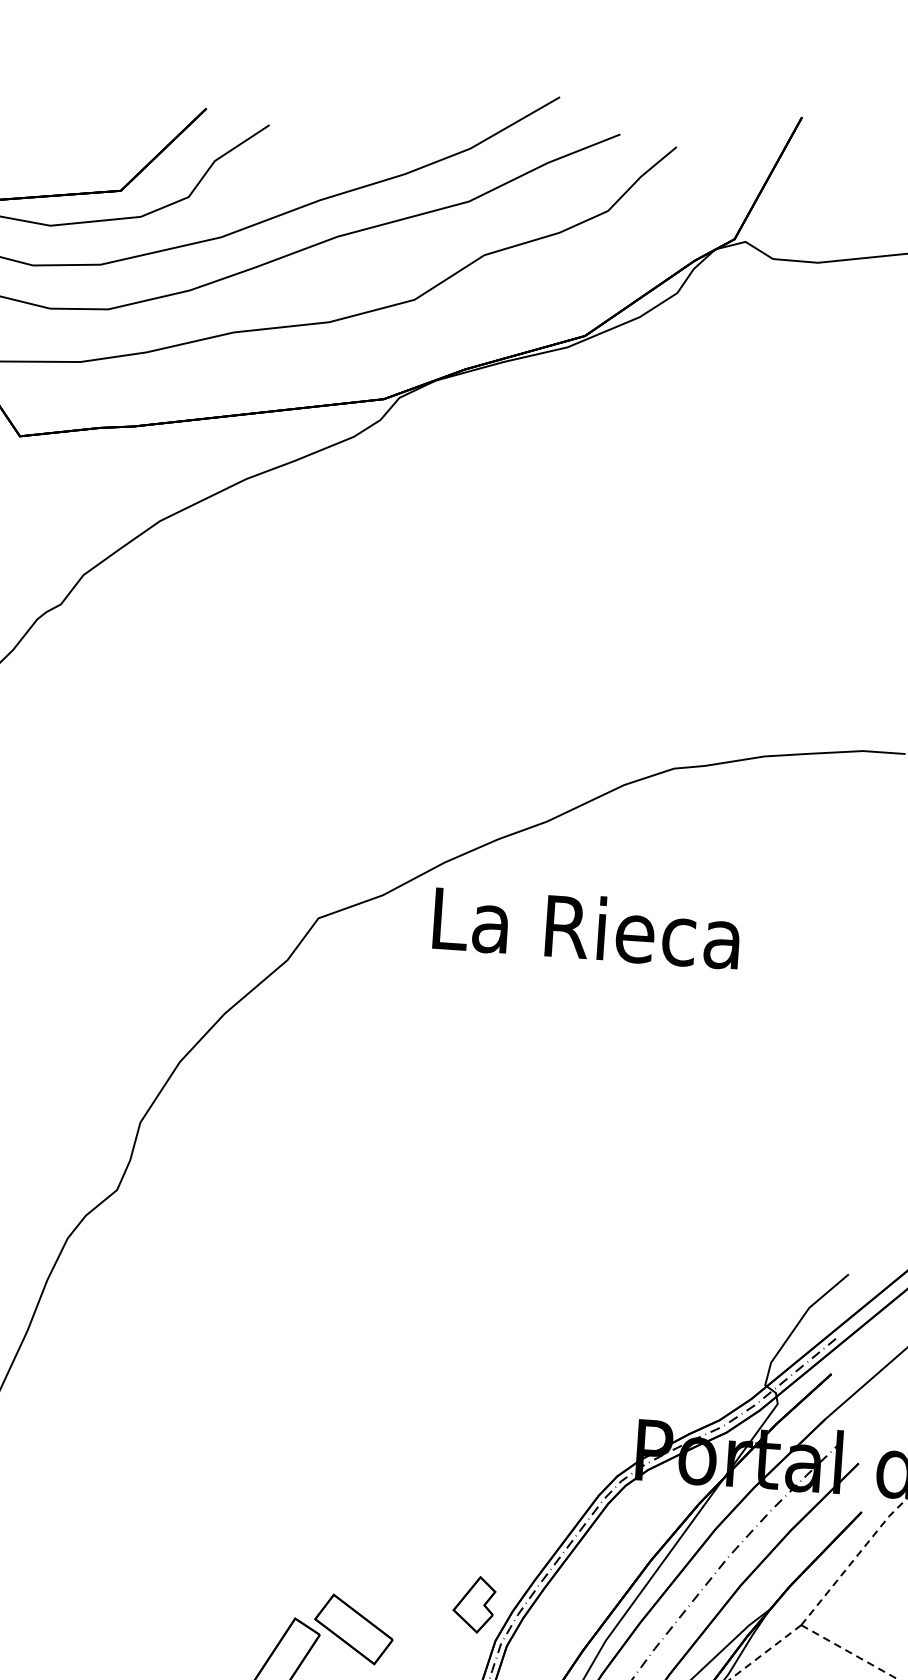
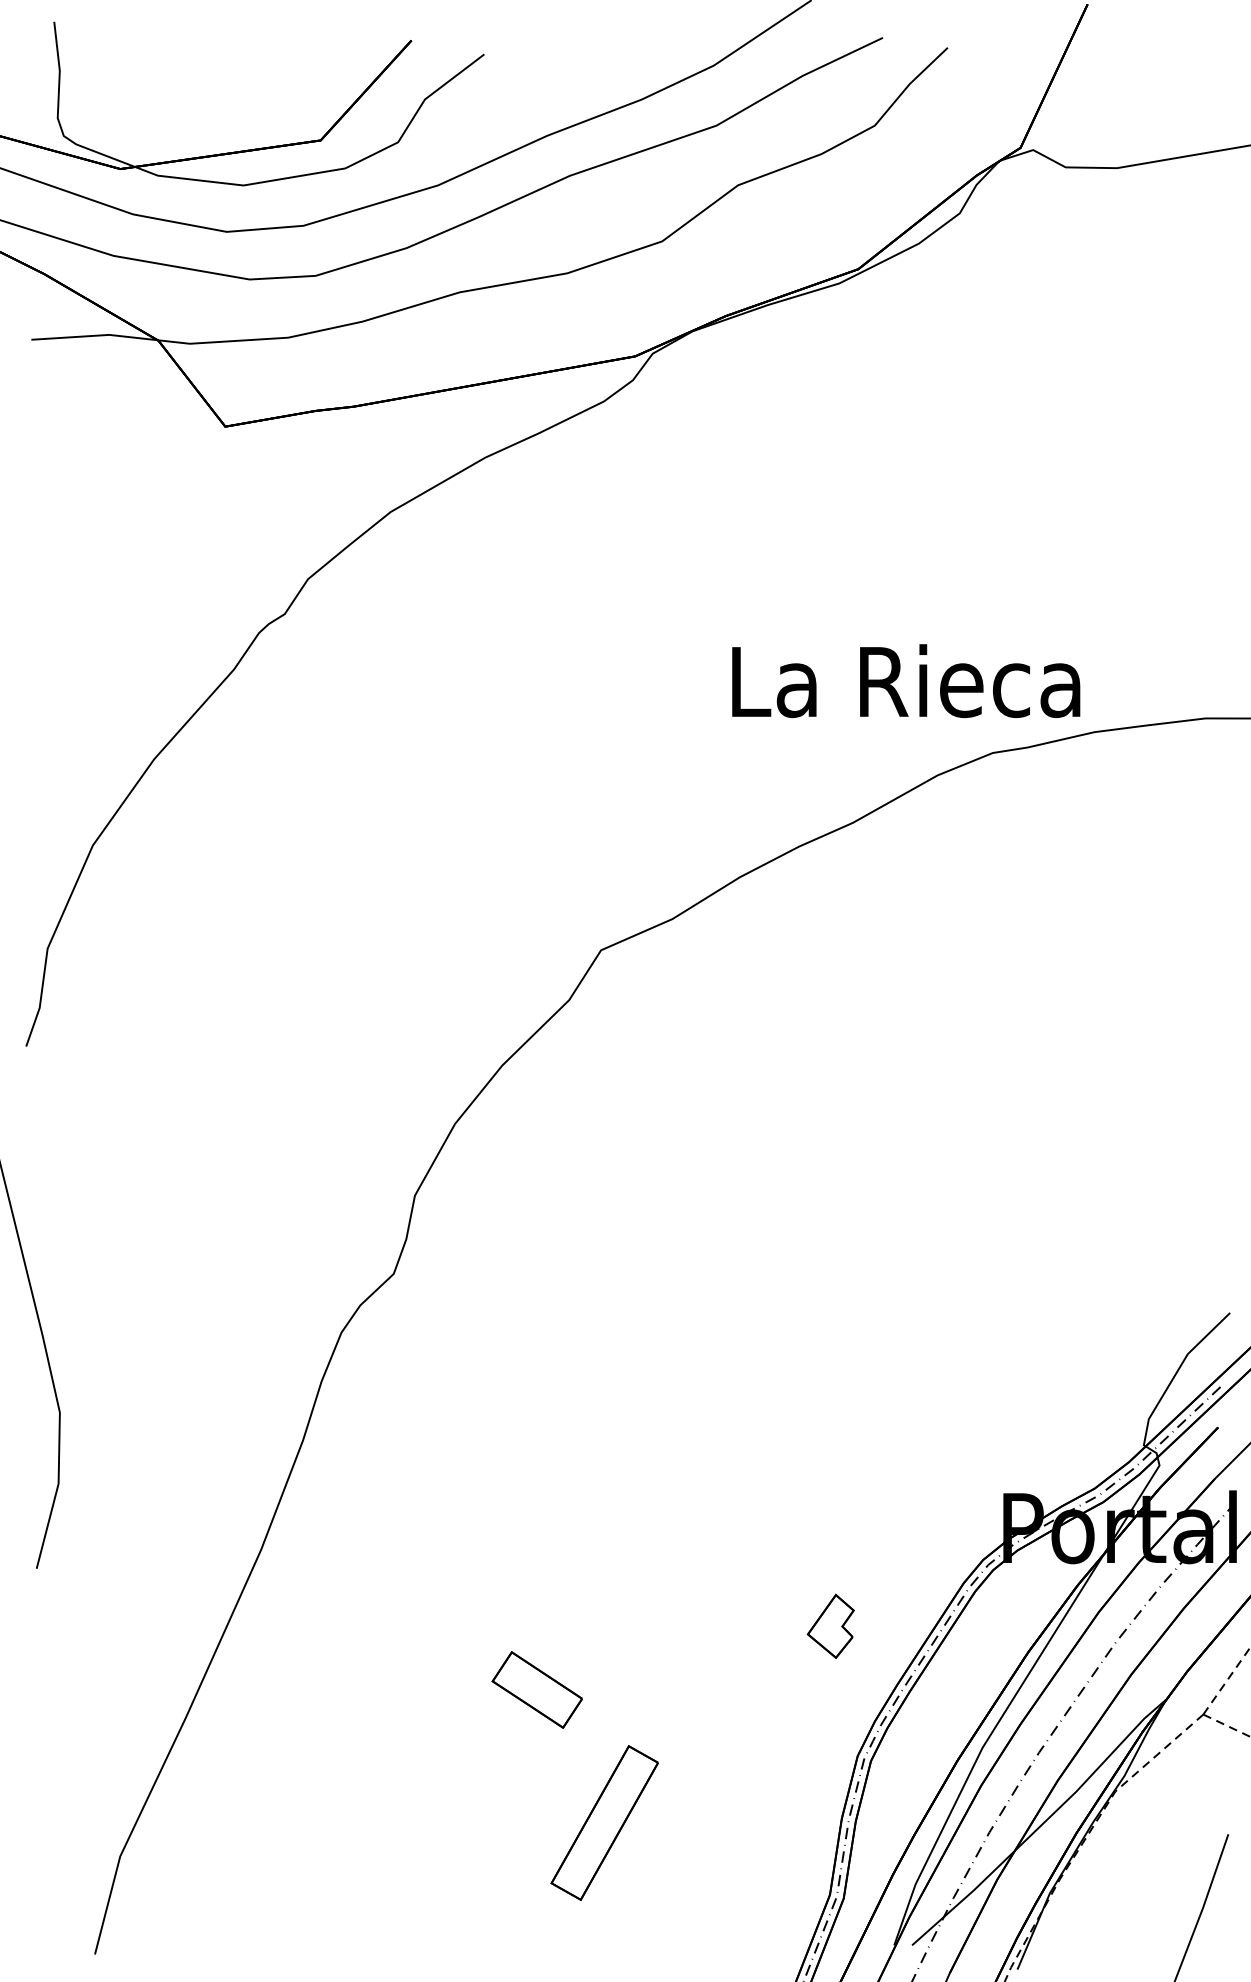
text: (587, 928) -> (906, 681), moved
part: (474, 1603) -> (830, 1625), moved
part: (353, 1628) -> (536, 1689), moved

